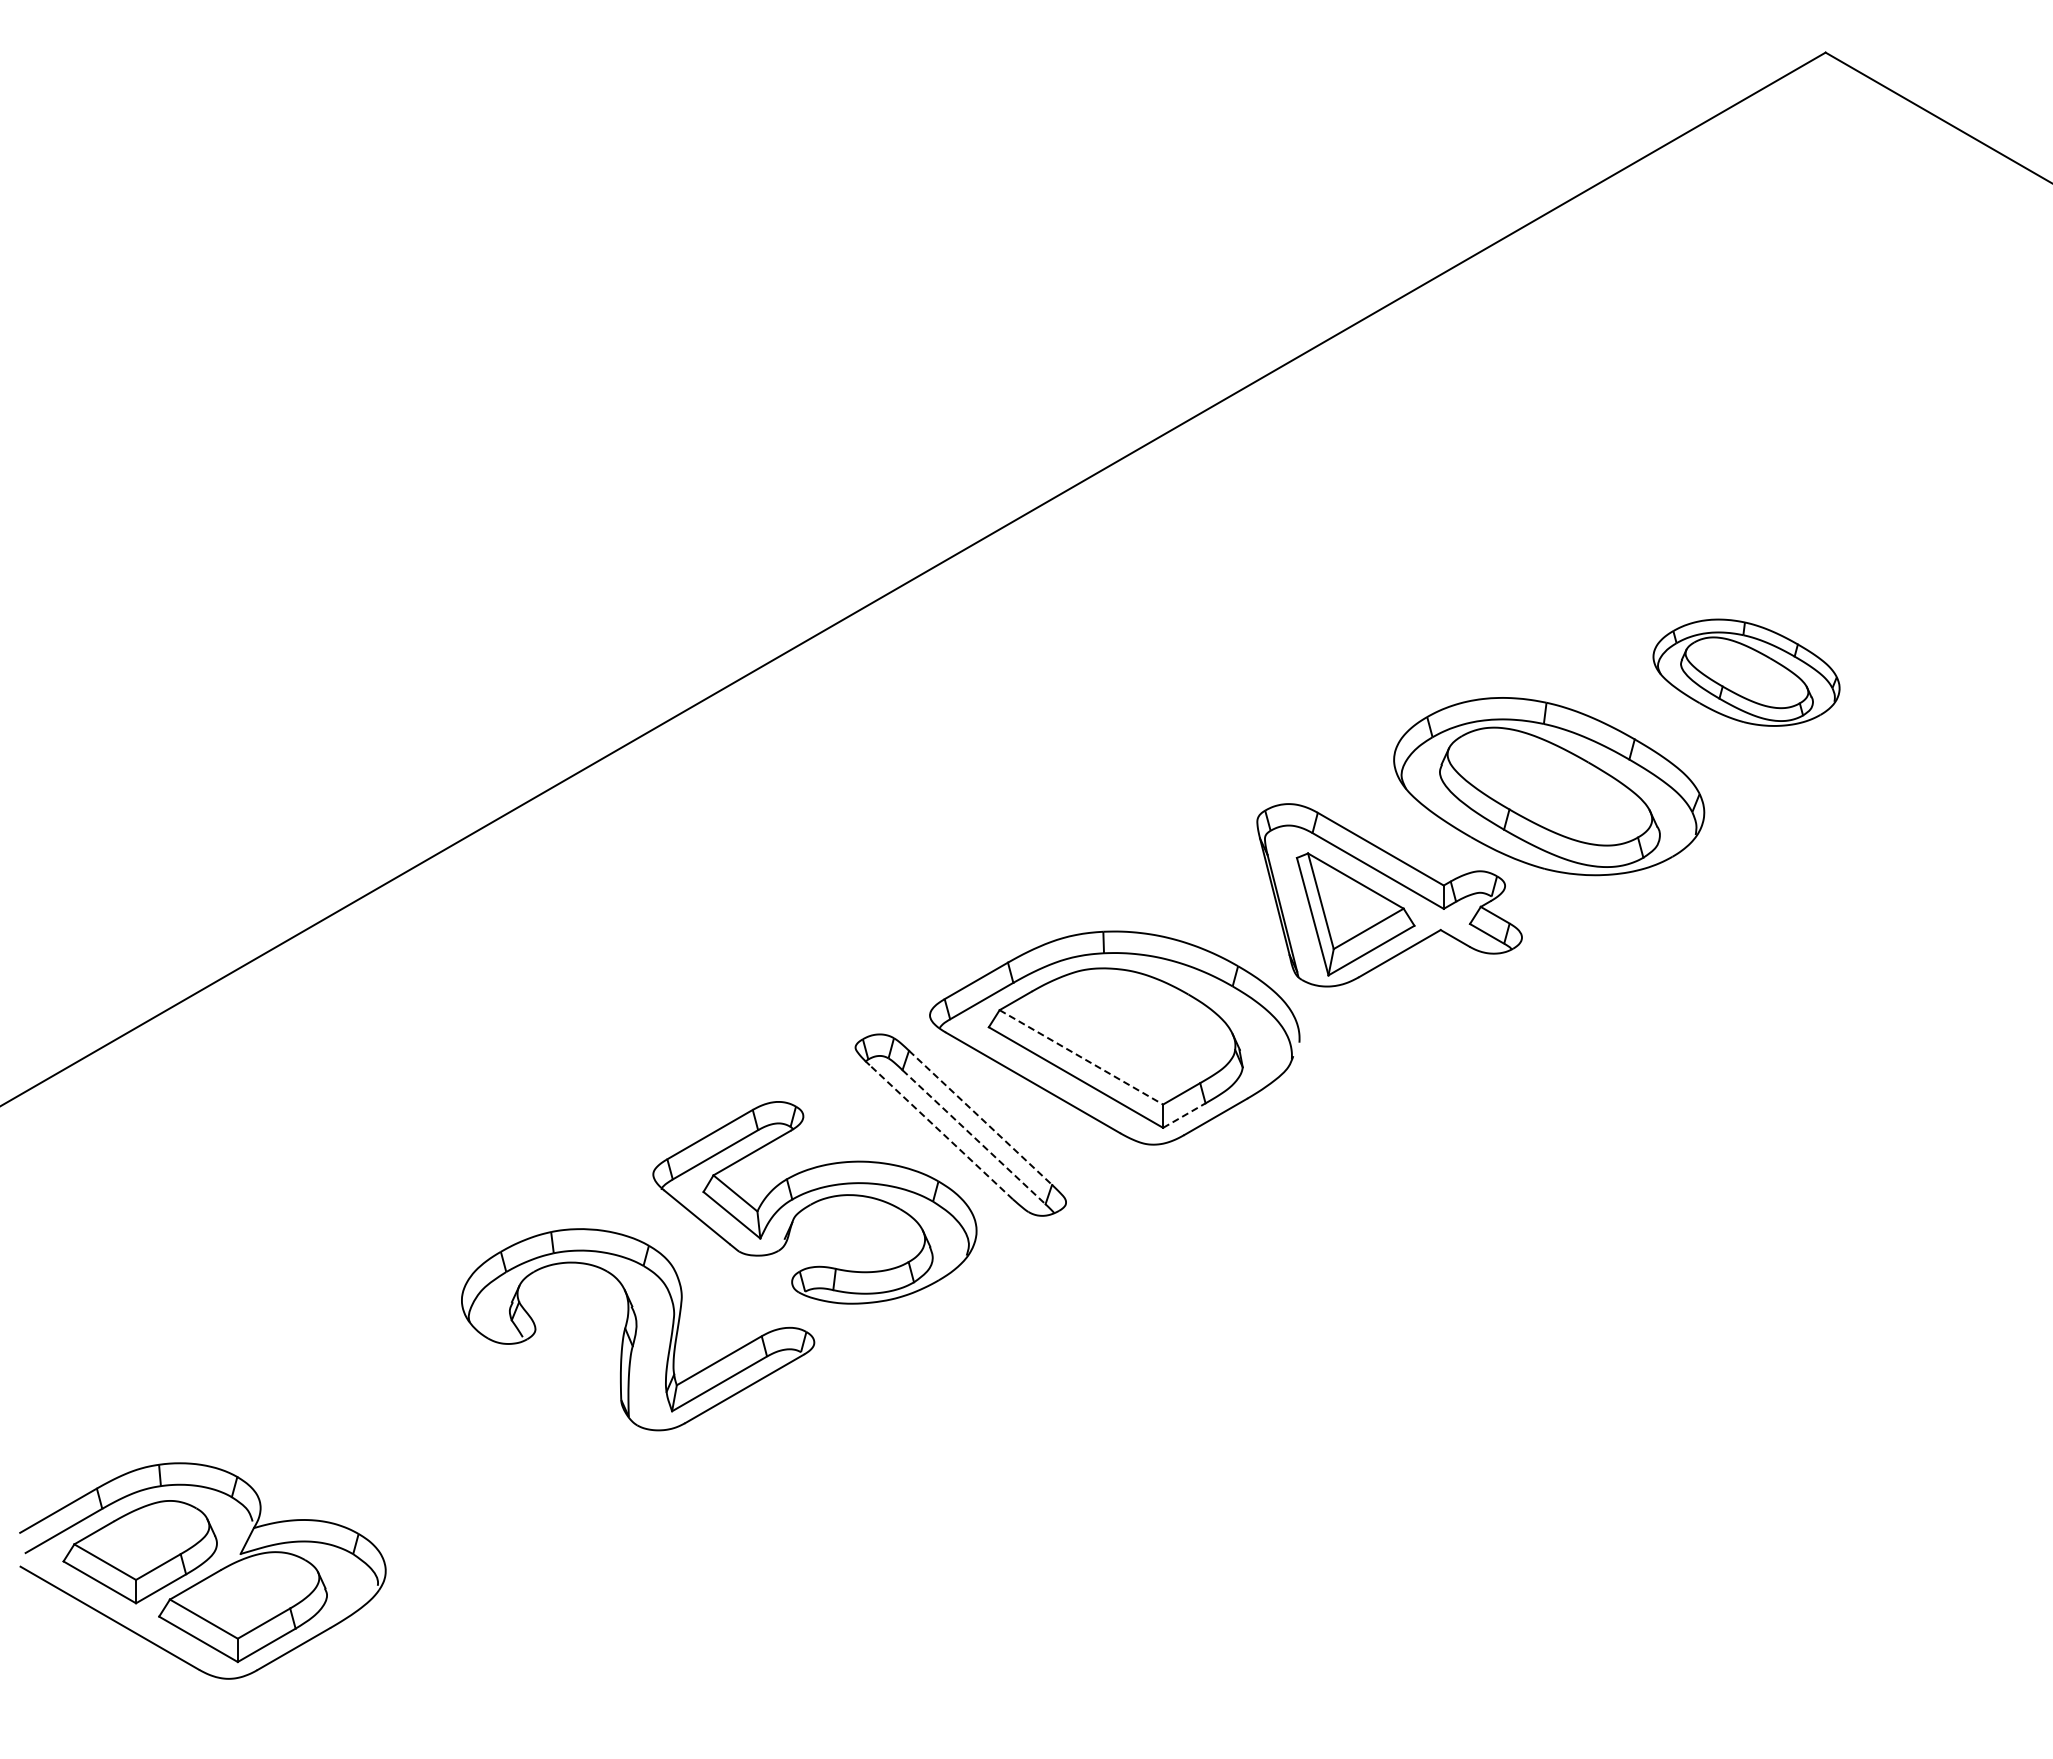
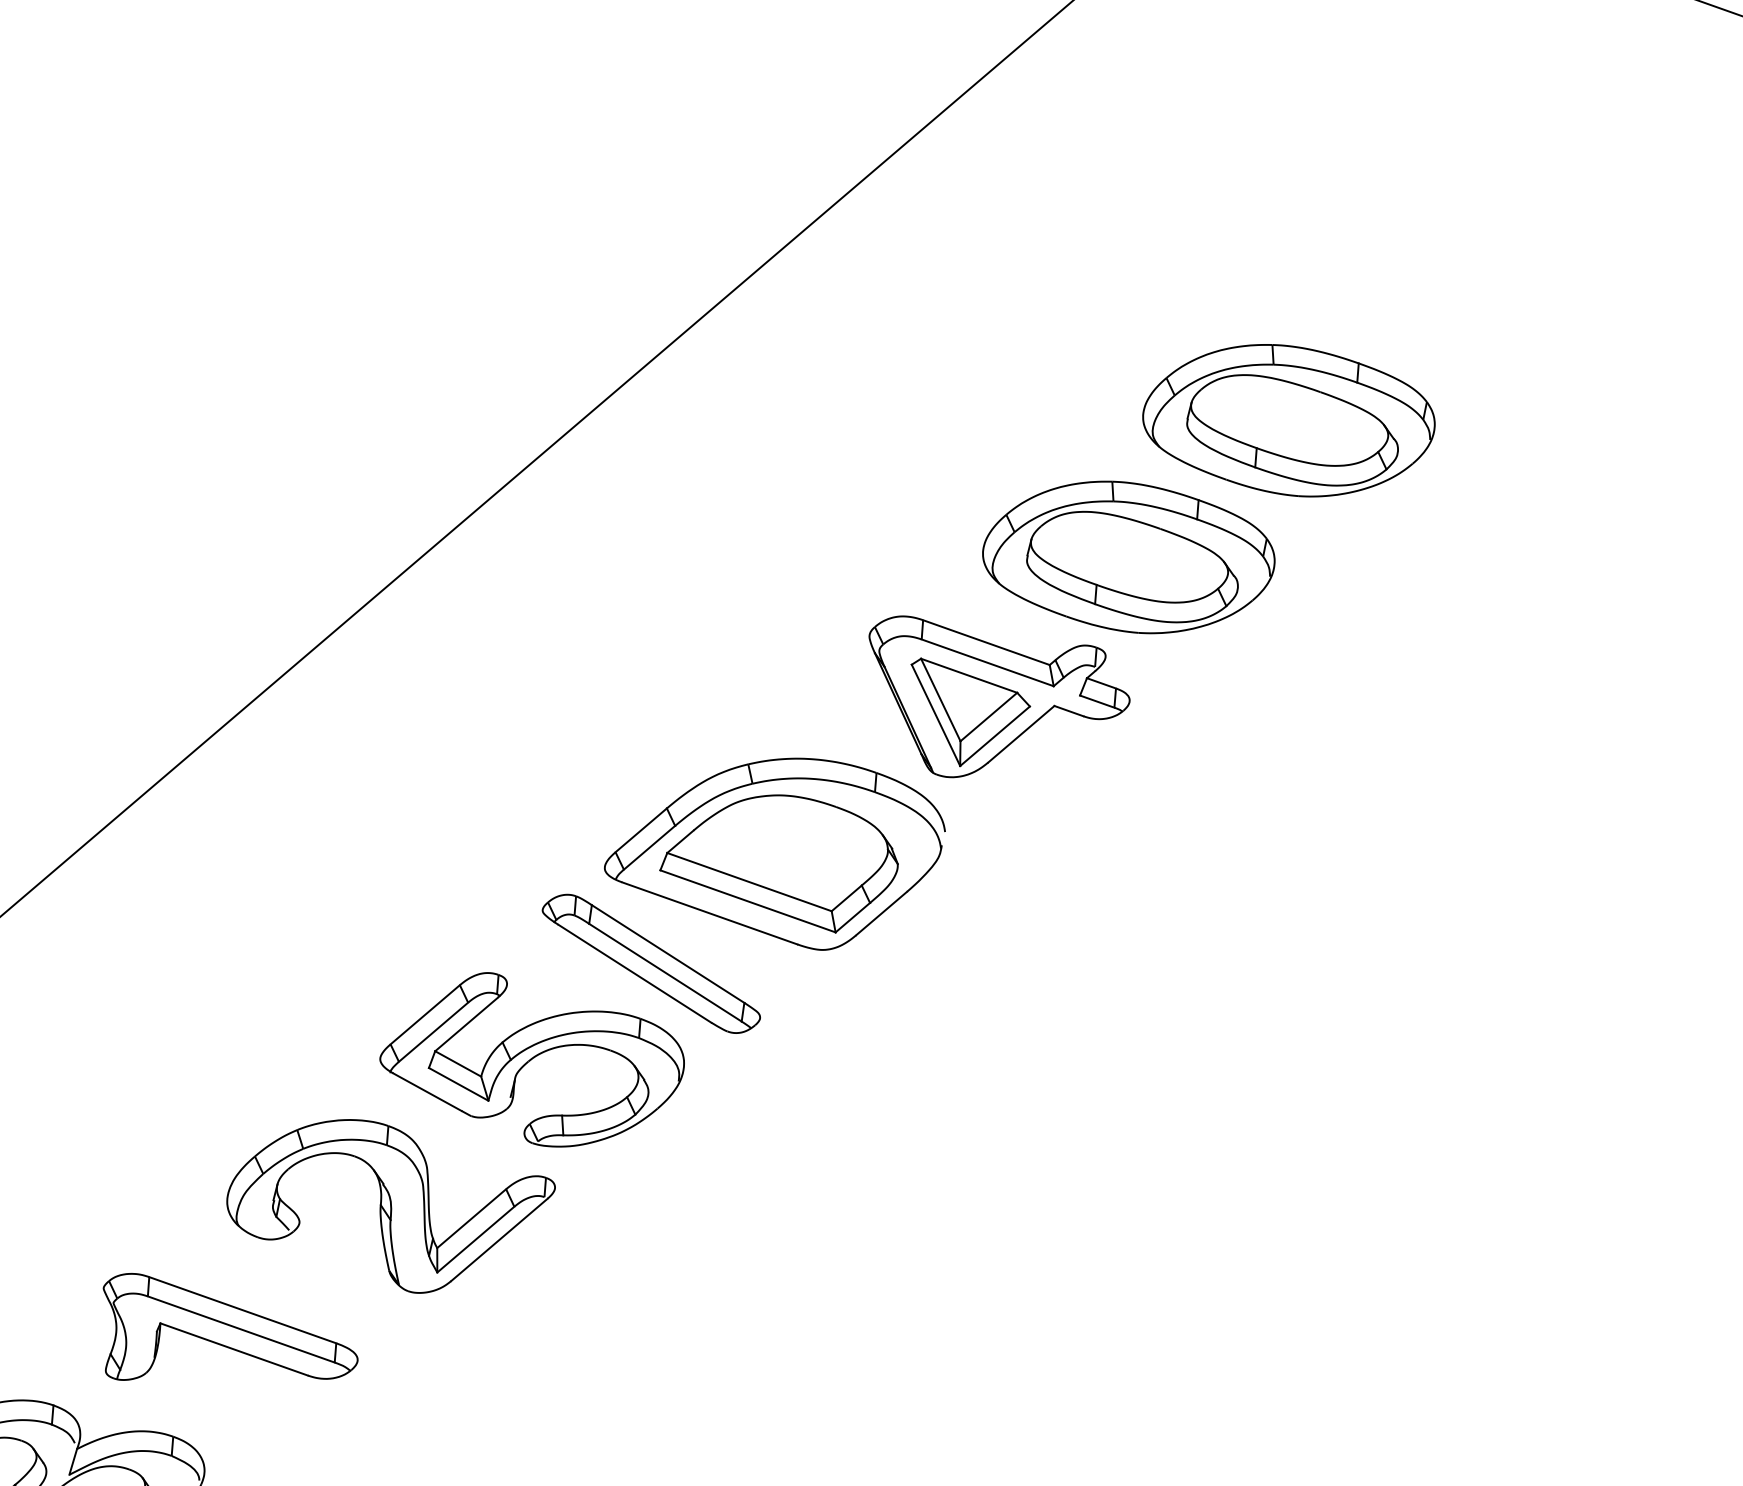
part: (1746, 672) -> (1288, 420), size x1.67
line: (1081, 1057) -> (749, 882), dashed -> solid
line: (1184, 1115) -> (852, 917), dashed -> solid
line: (980, 1118) -> (668, 954), dashed -> solid
line: (941, 1132) -> (635, 973), dashed -> solid
line: (974, 1137) -> (665, 972), dashed -> solid
part: (434, 1427) -> (224, 1327), added

